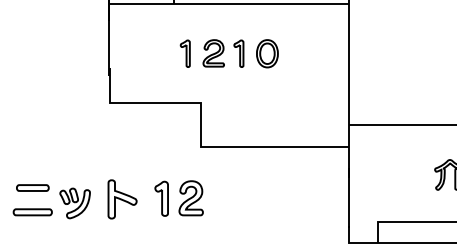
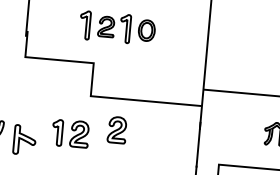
part: (184, 53) -> (84, 24), size x1.4
part: (238, 53) -> (125, 28), size x1.4
part: (239, 188) -> (116, 130), added
part: (122, 199) -> (24, 140), moved

